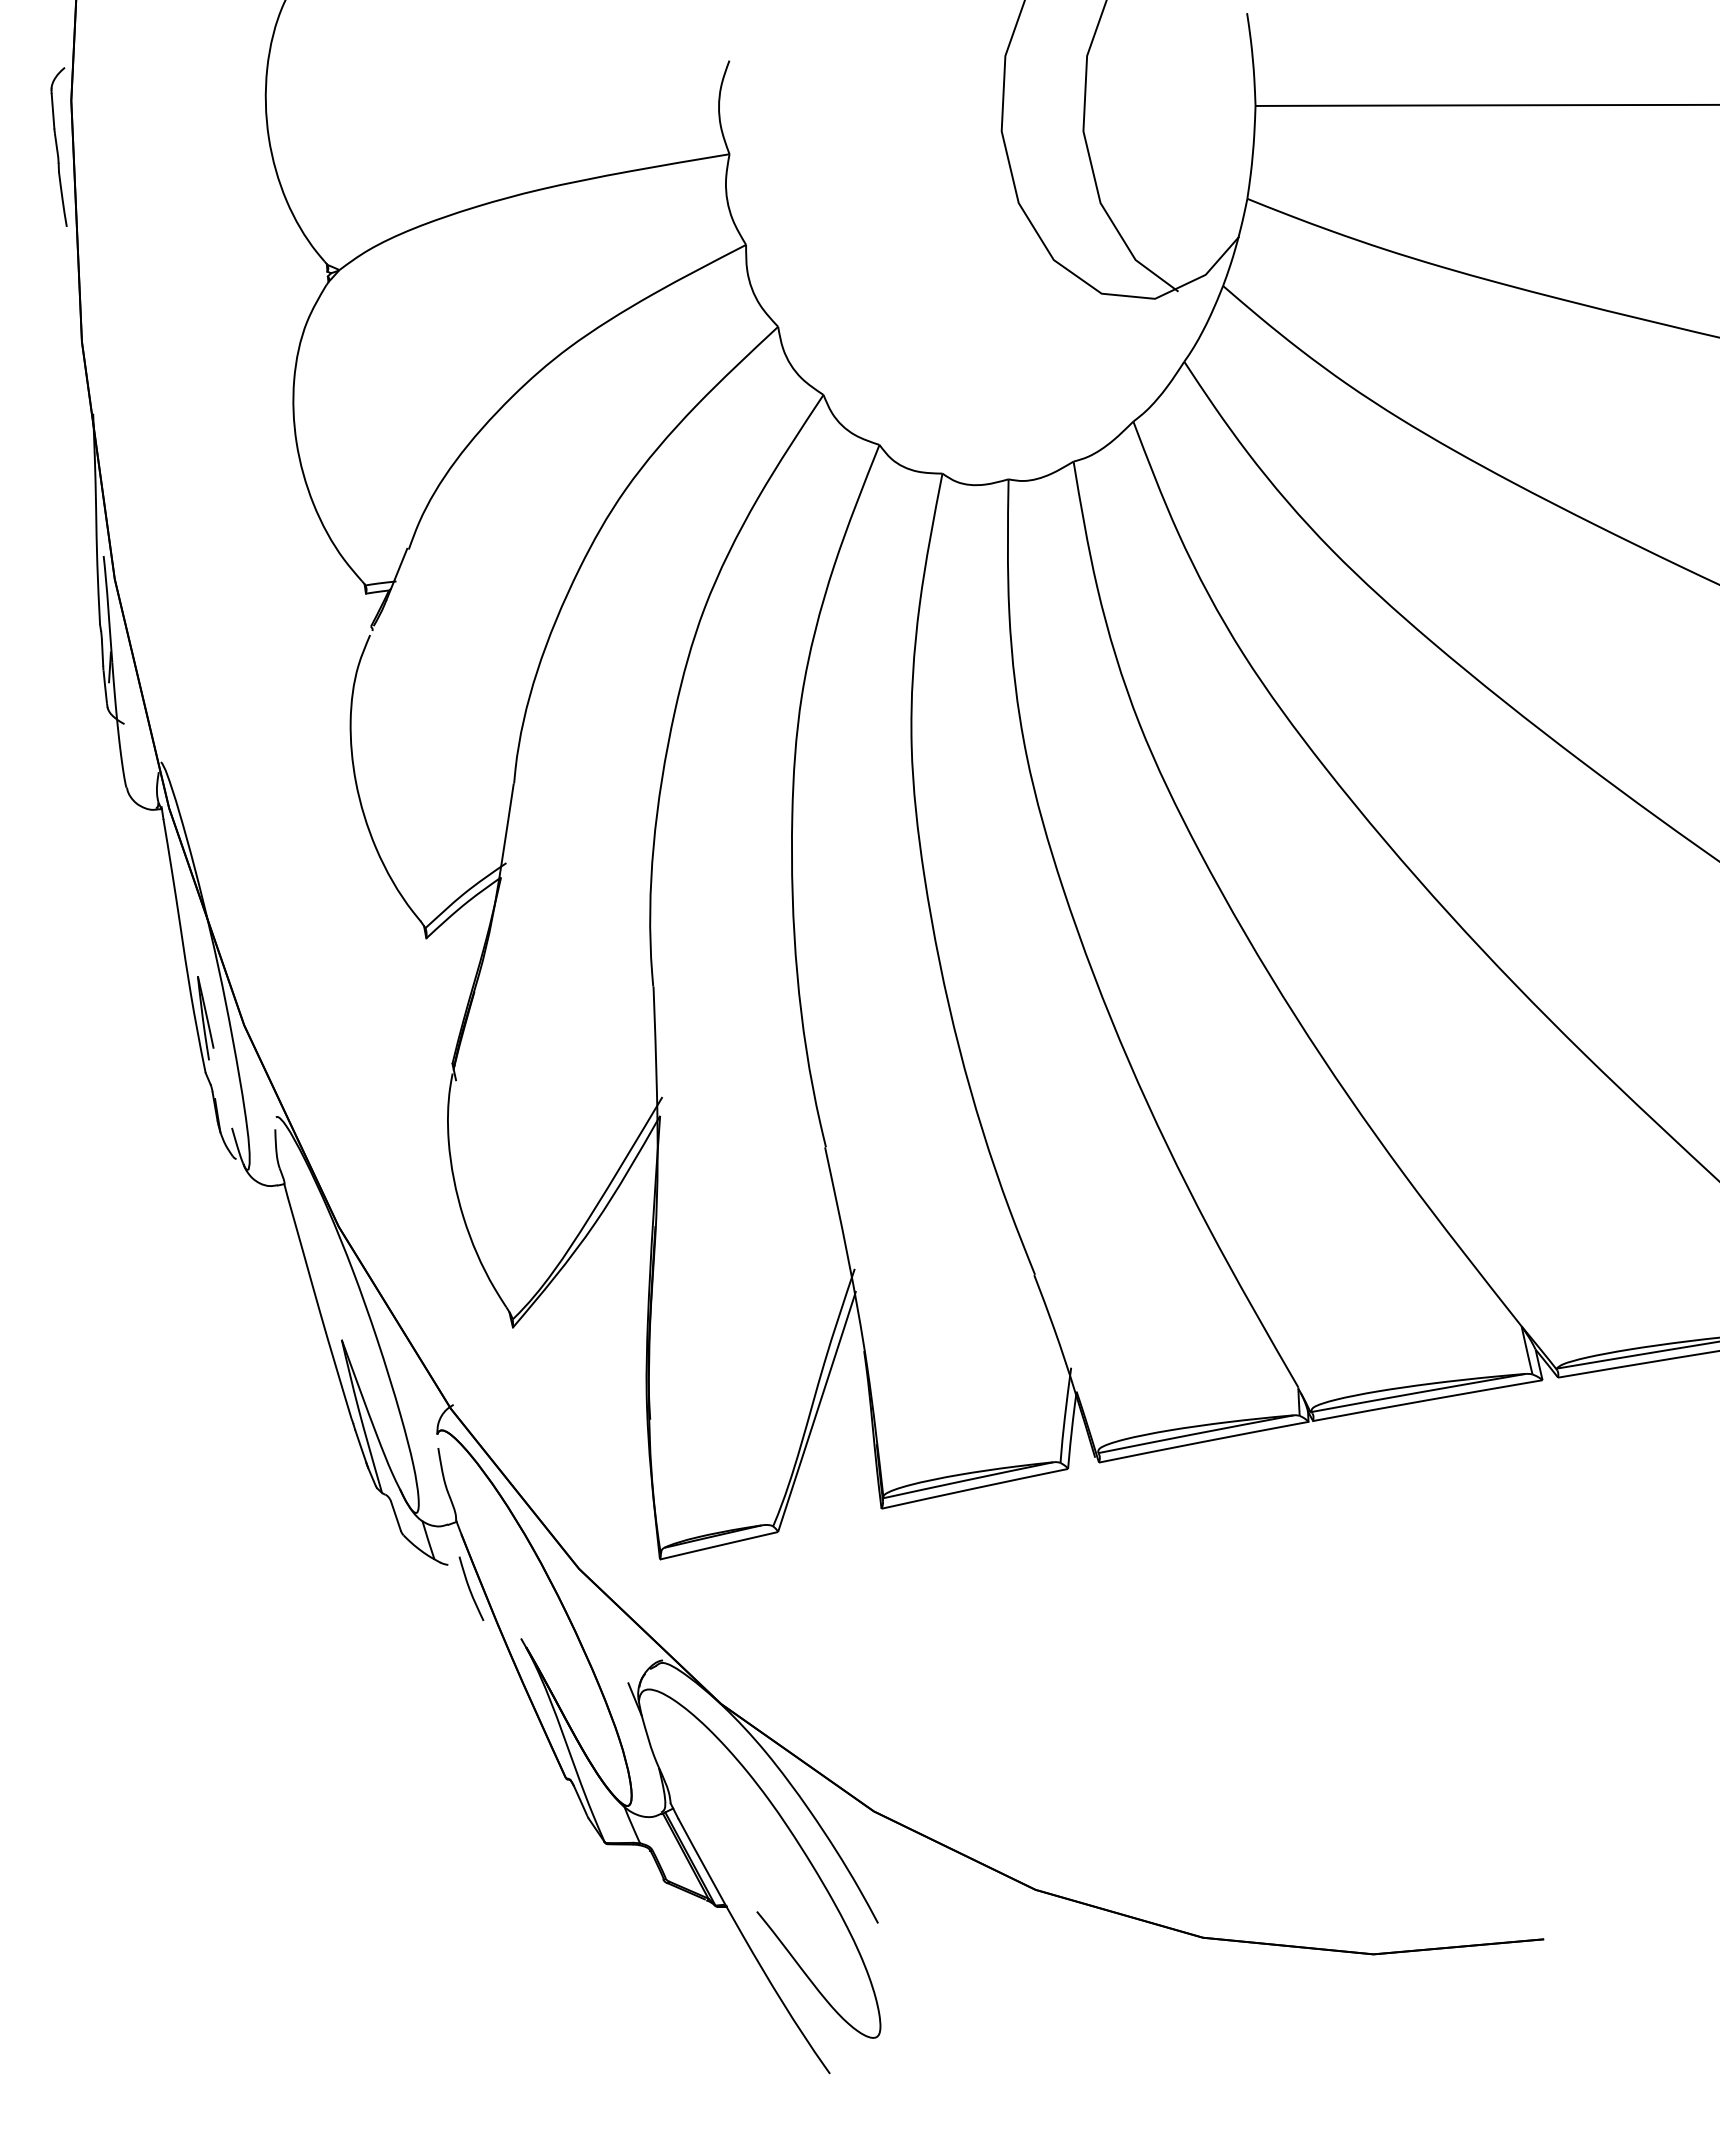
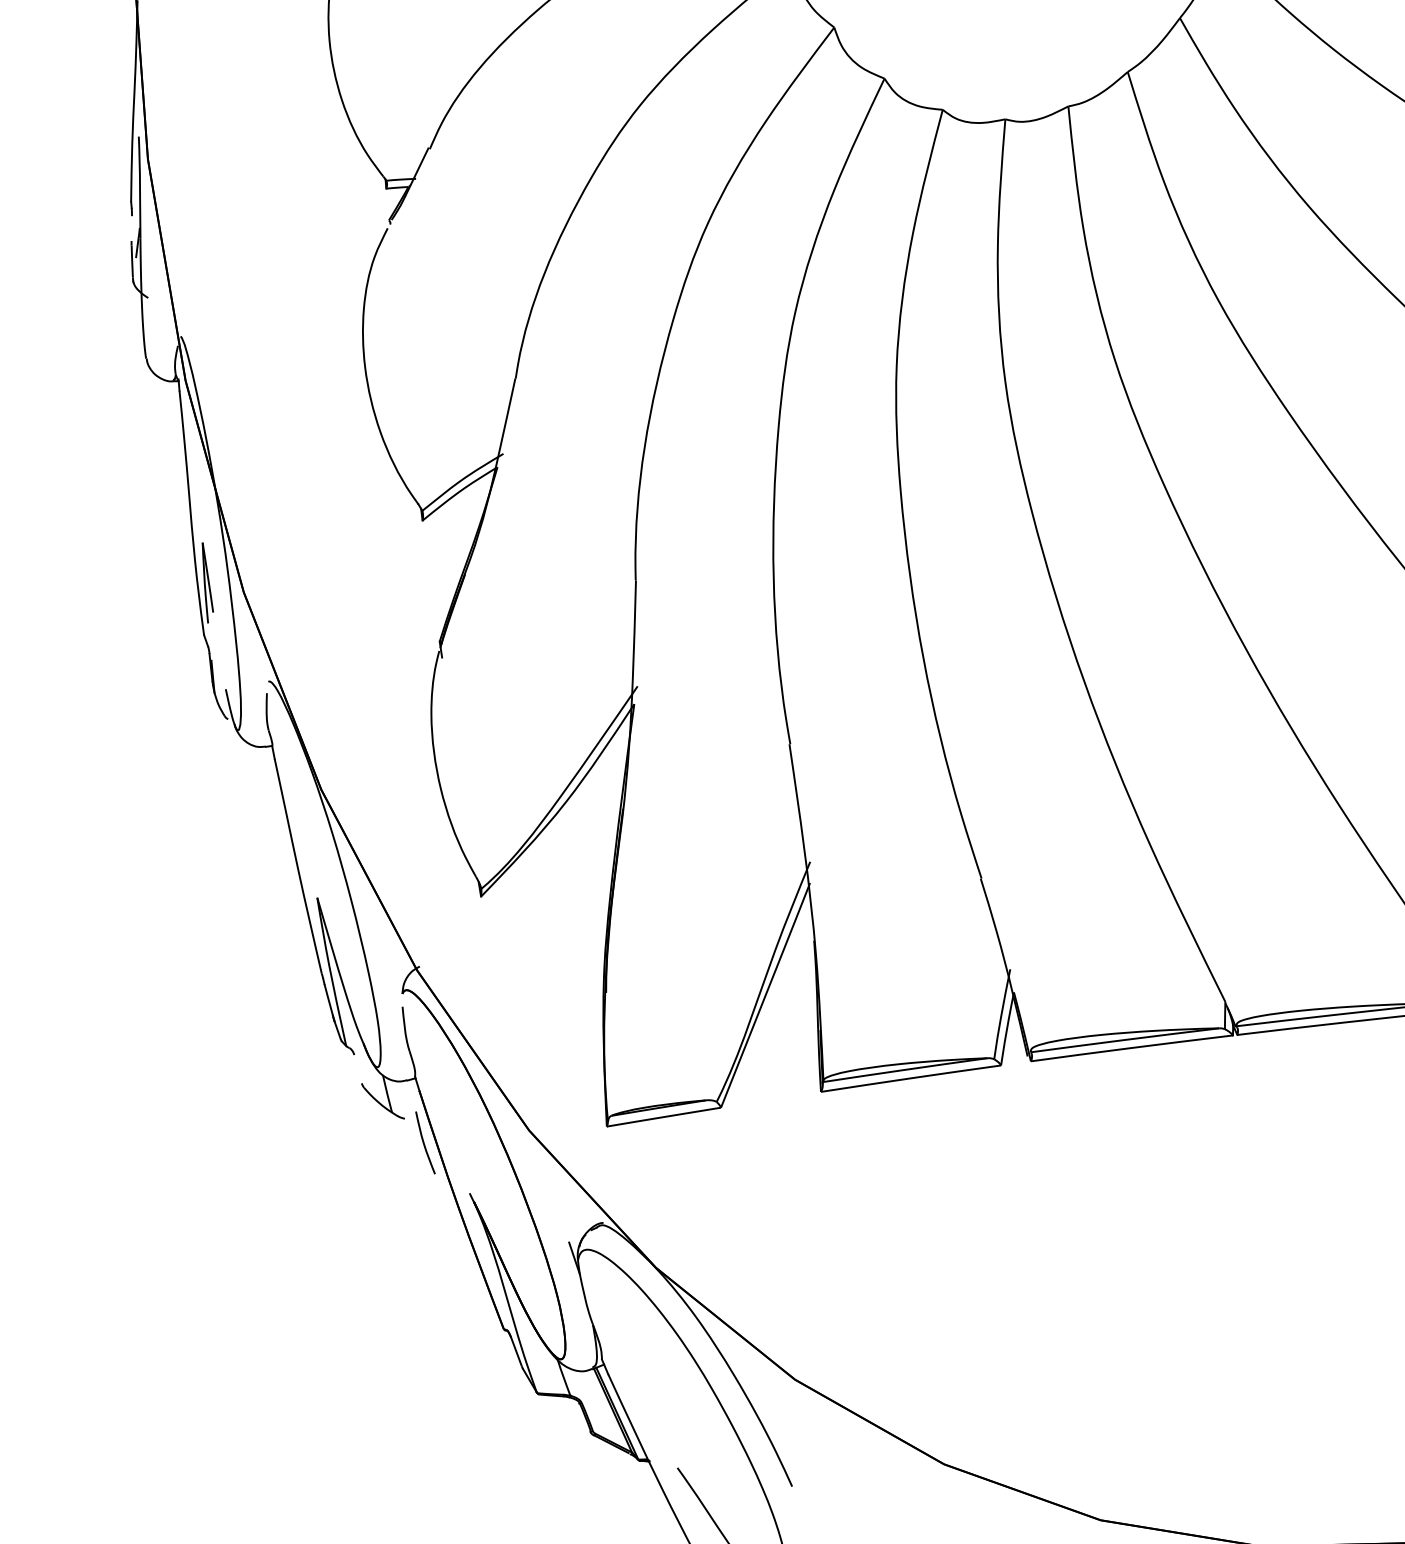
line: (102, 652) -> (131, 228), removed
line: (395, 1515) -> (357, 1068), removed

